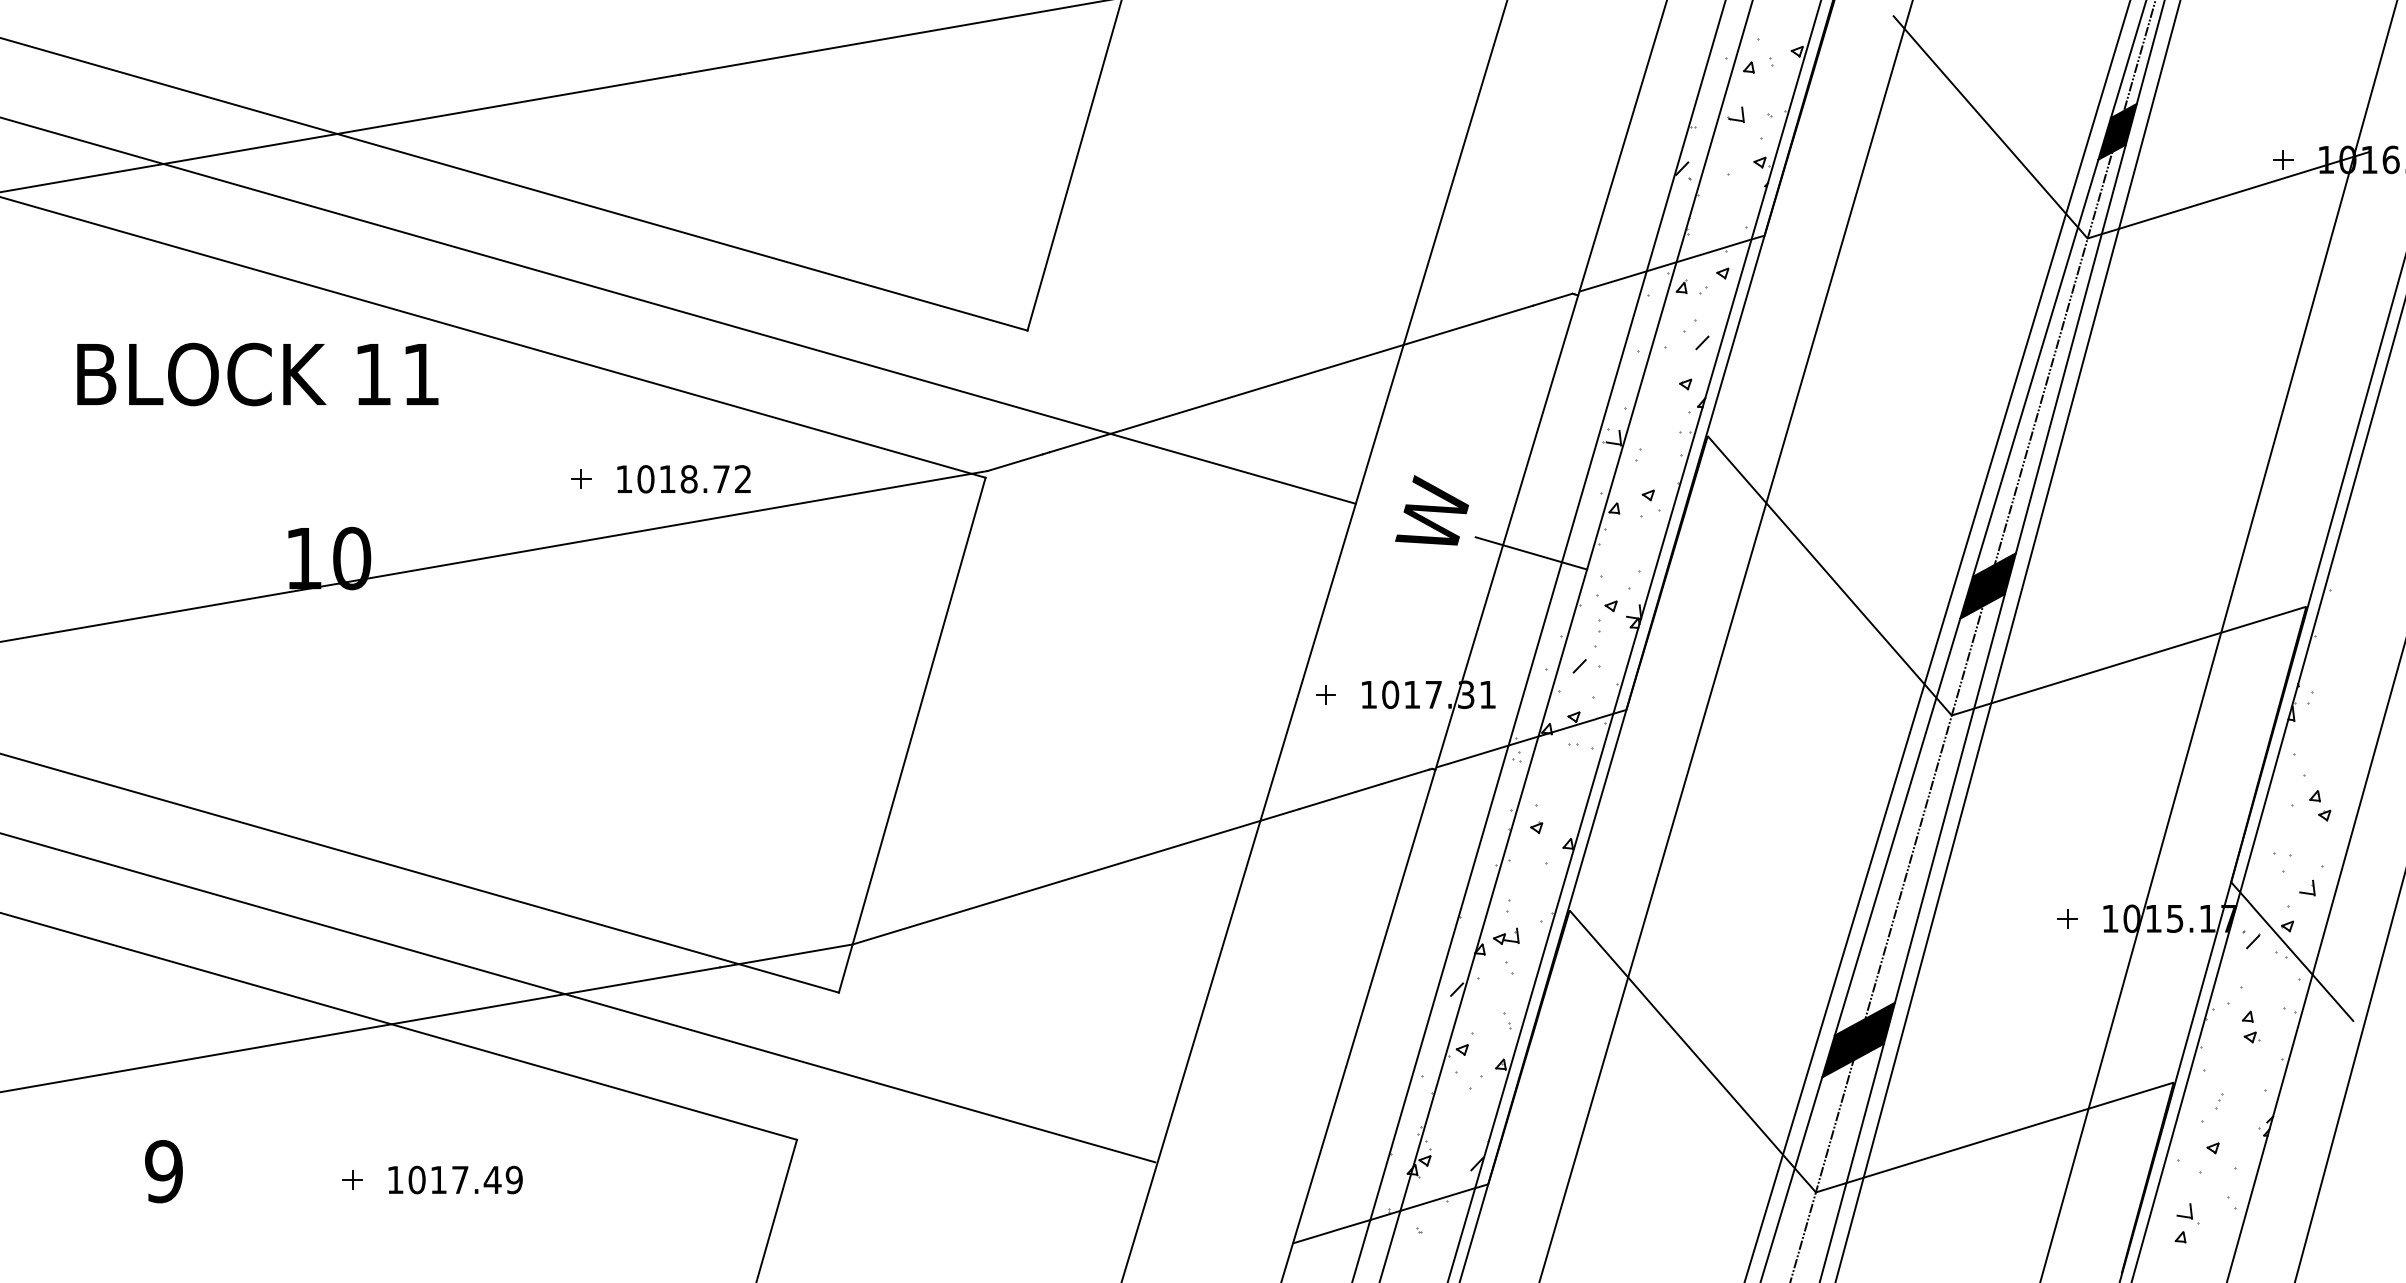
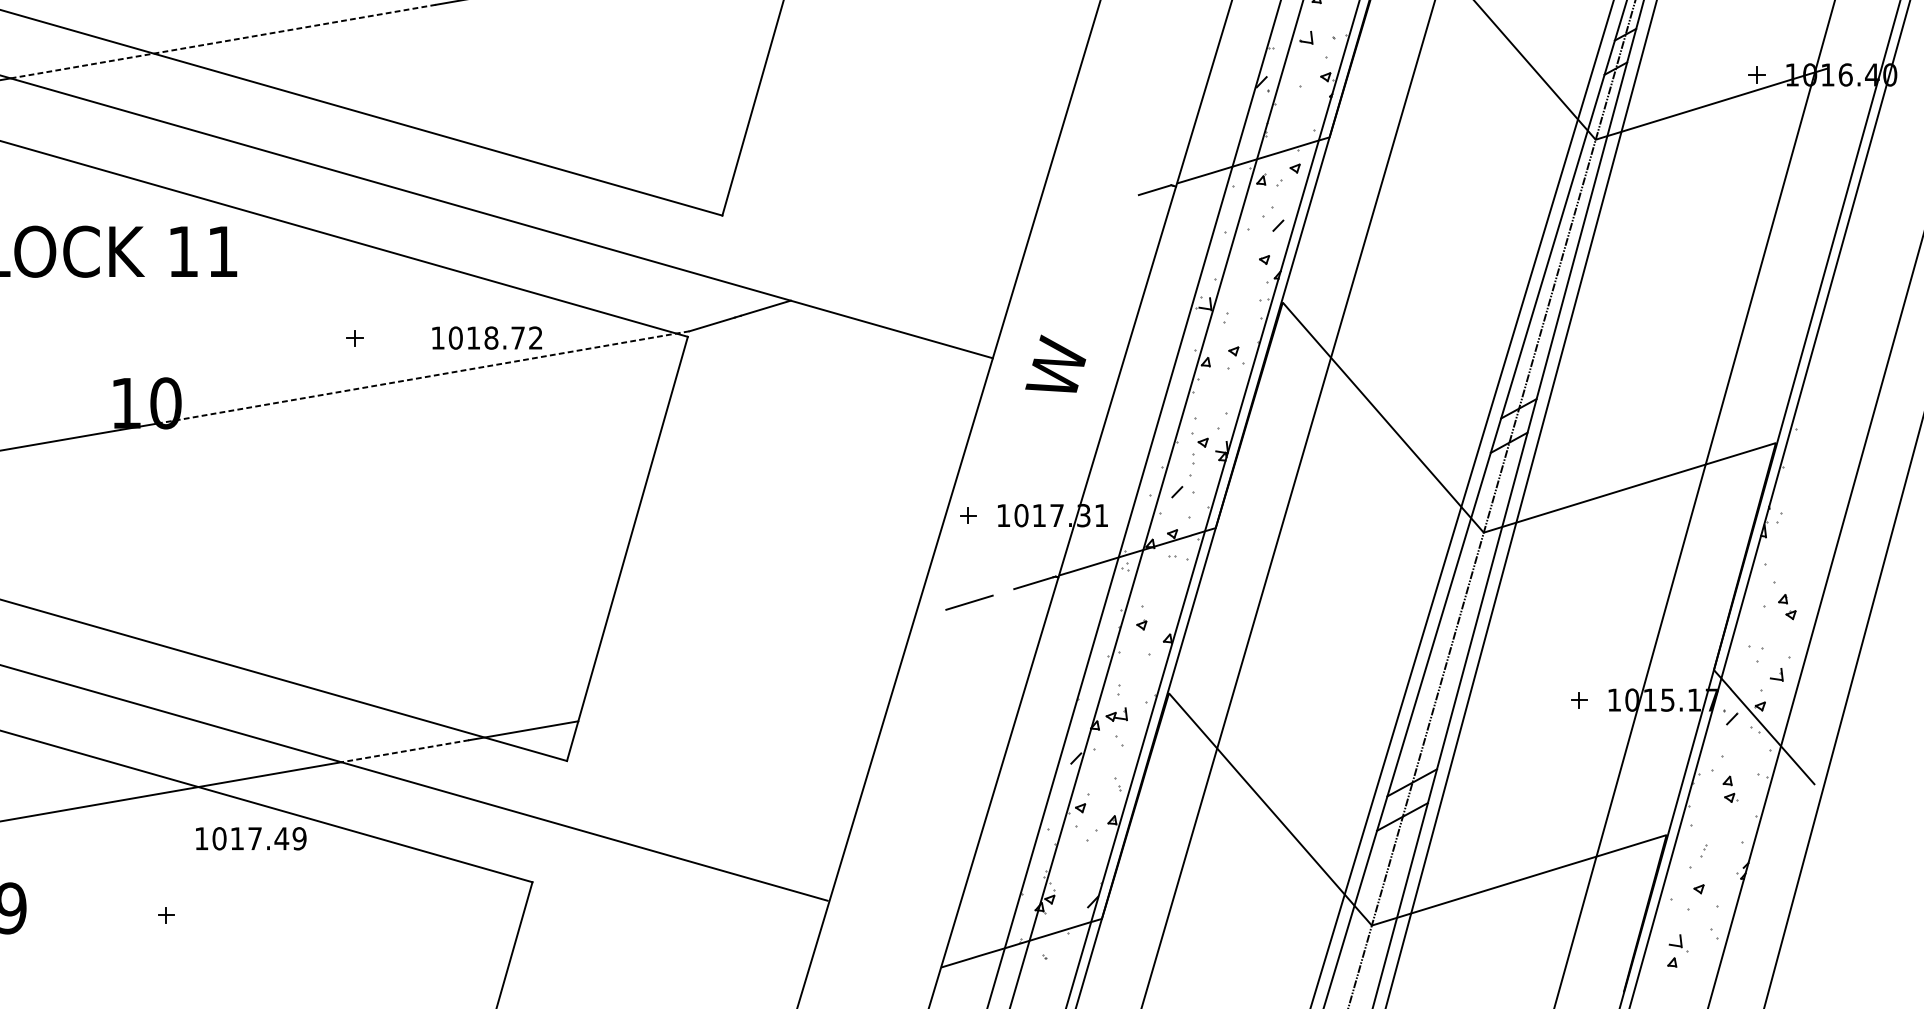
line: (421, 119) -> (223, 41), solid -> dashed
fill: (2117, 131) -> (1620, 51), removed
line: (1321, 369) -> (964, 247), removed
text: (683, 479) -> (486, 338), moved
line: (663, 527) -> (422, 377), solid -> dashed
line: (1531, 553) -> (1137, 399), removed
fill: (1987, 585) -> (1513, 425), removed
line: (1368, 787) -> (1003, 591), removed
line: (1075, 876) -> (761, 665), removed
line: (642, 980) -> (405, 750), solid -> dashed
fill: (1858, 1039) -> (1406, 799), removed
text: (455, 1179) -> (251, 838), moved

